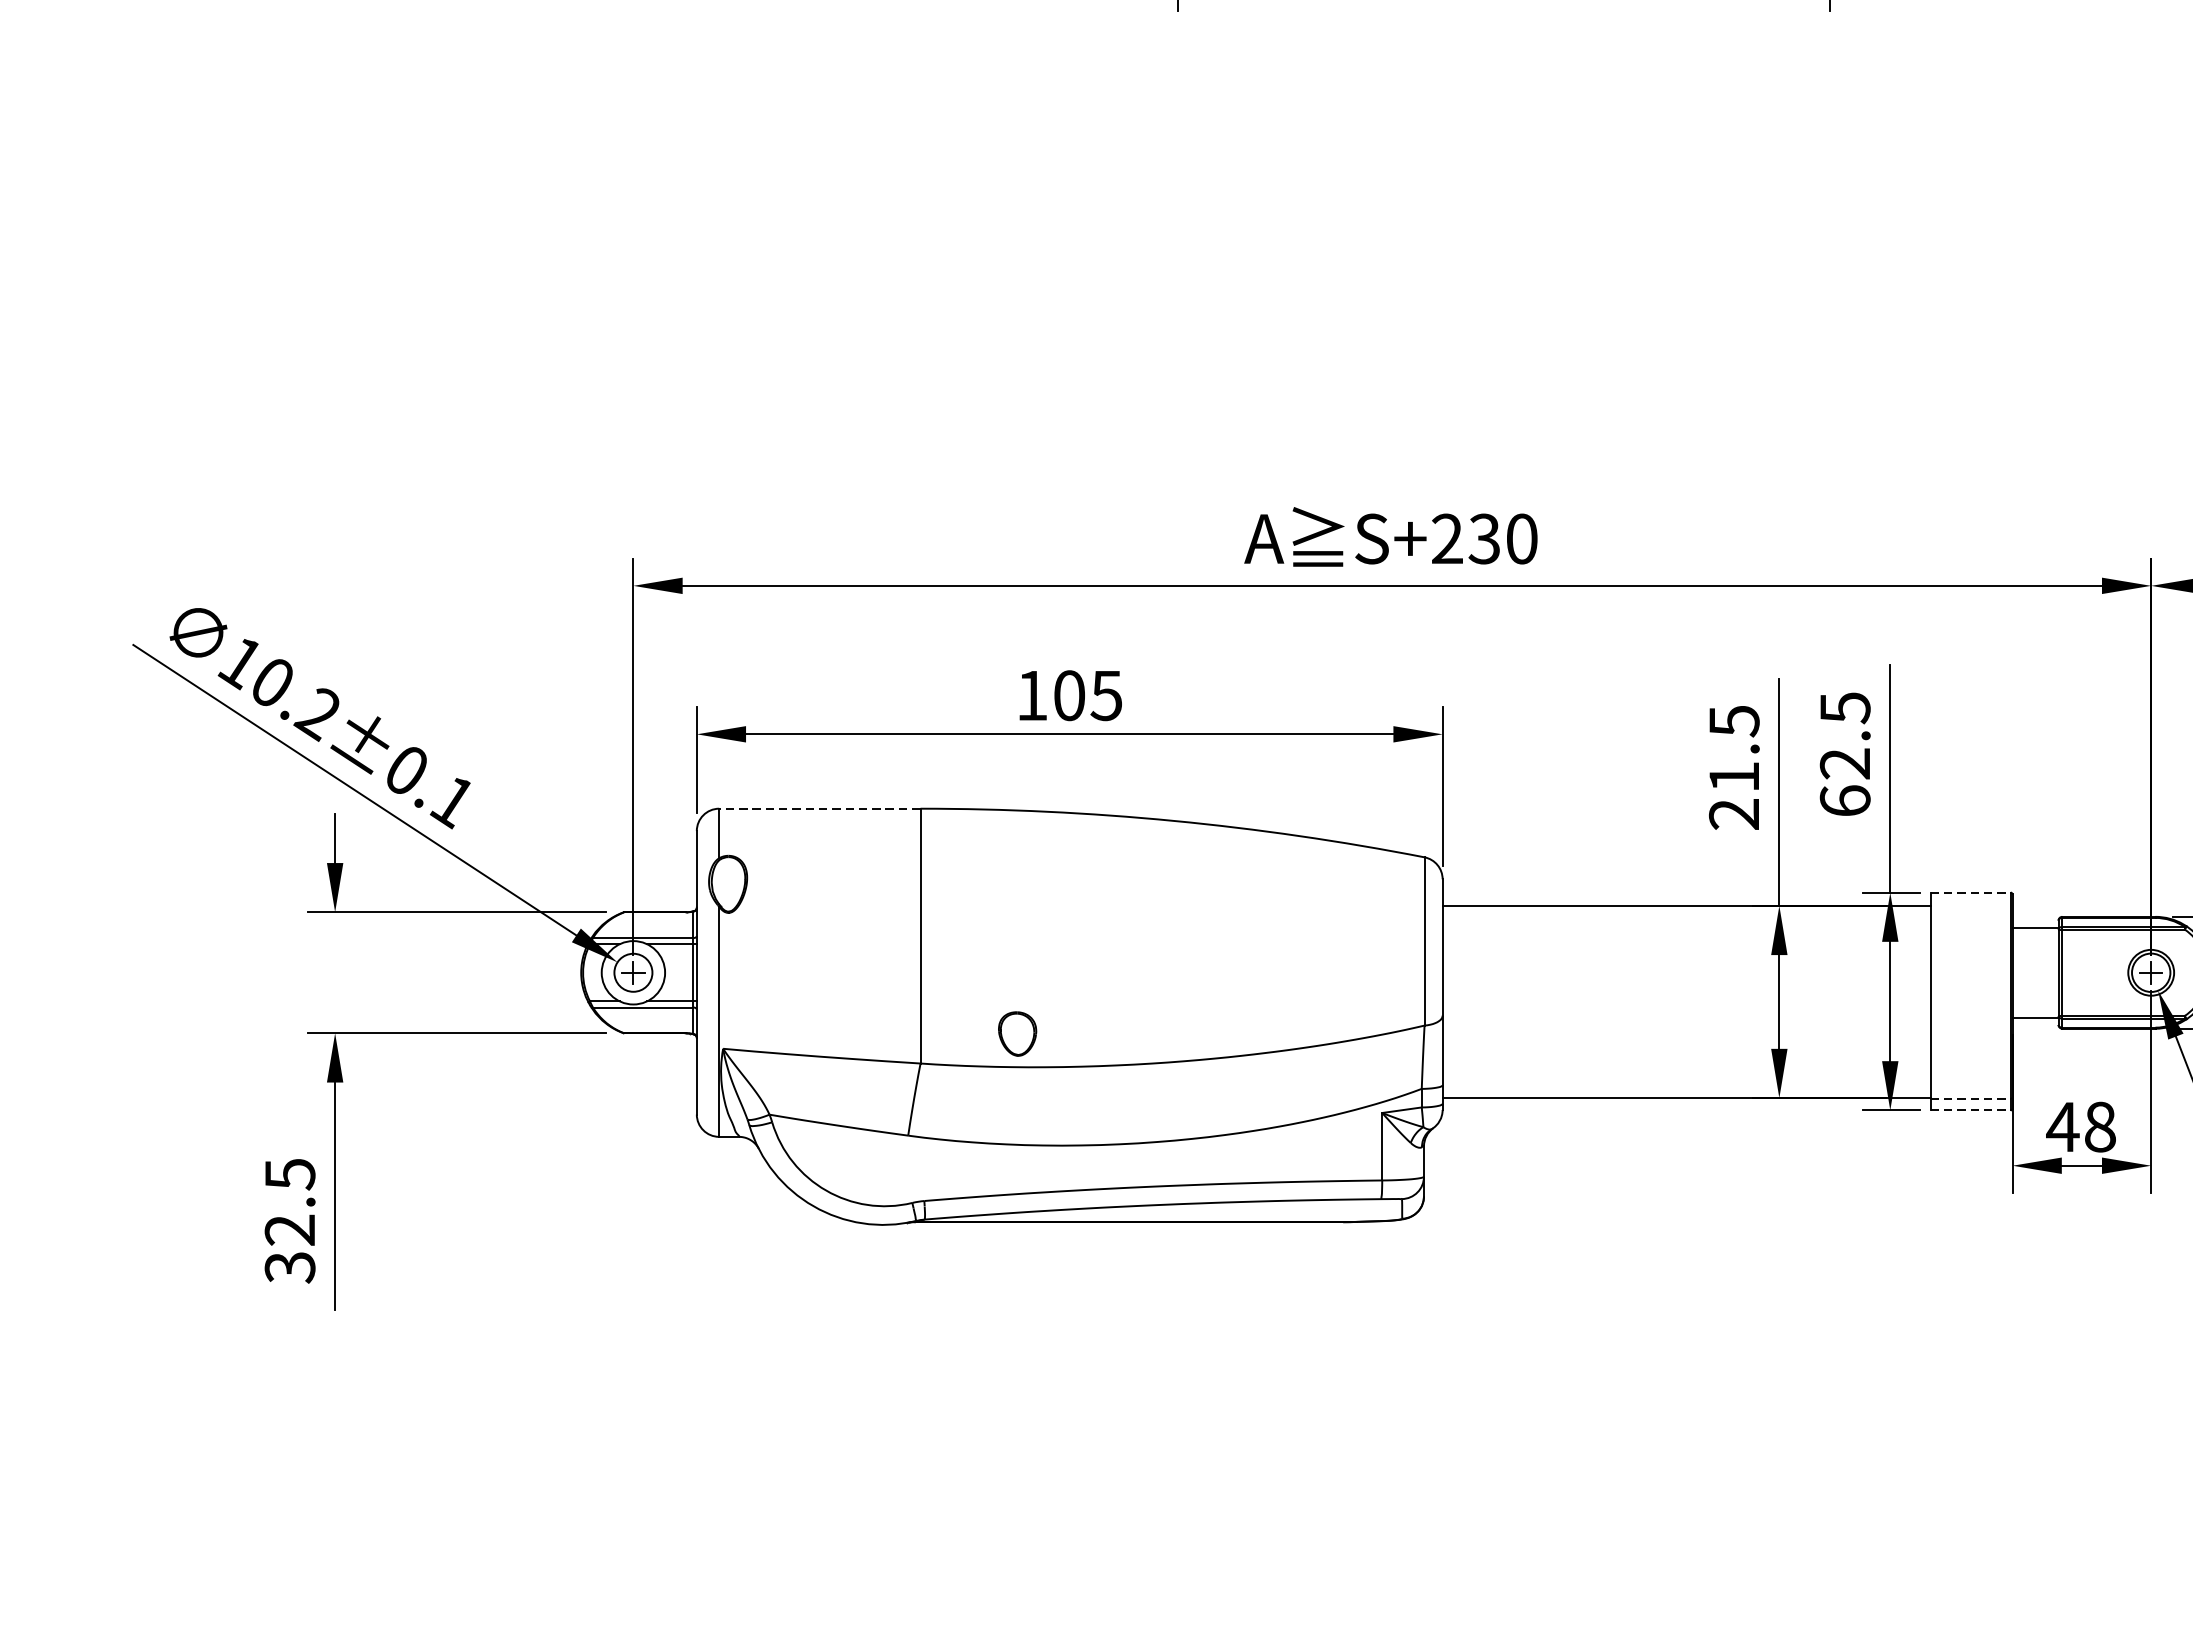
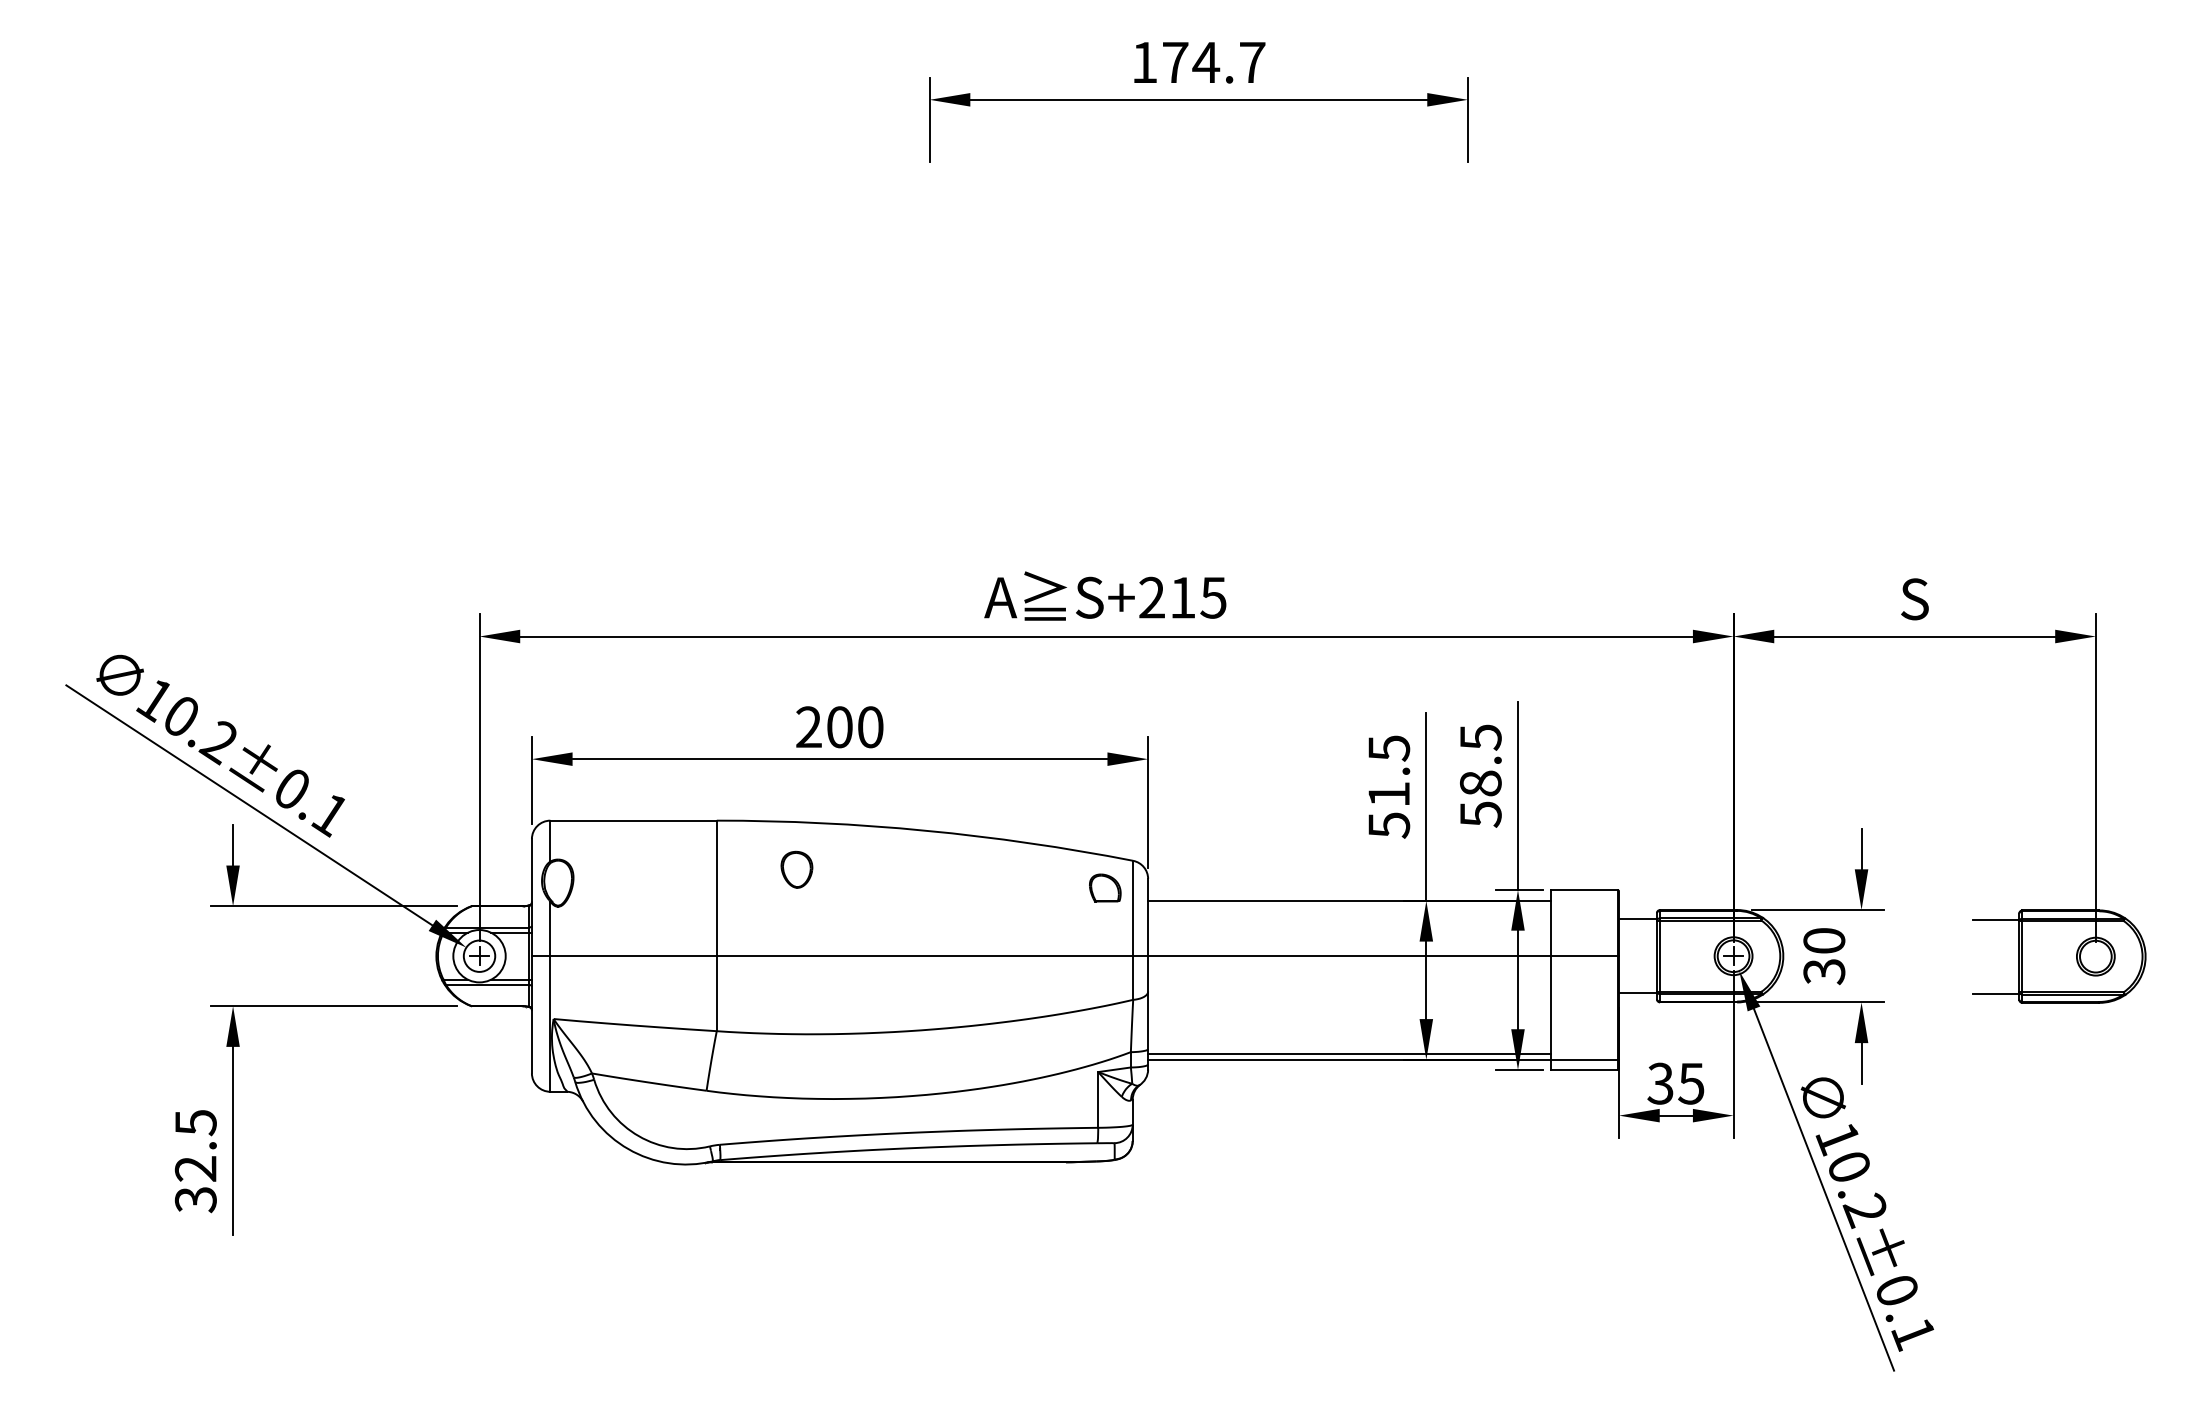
text: (1502, 538) -> (1197, 597), S+230 -> S+215
text: (1069, 695) -> (839, 727), 105 -> 200
text: (1844, 781) -> (1480, 798), 62.5 -> 58.5
line: (819, 808) -> (633, 820), dashed -> solid
text: (1734, 814) -> (1389, 825), 21.5 -> 51.5
part: (1391, 889) -> (1105, 887), added
line: (1970, 892) -> (1584, 889), dashed -> solid
line: (1354, 973) -> (1075, 956), added
part: (1017, 1033) -> (796, 869), moved
line: (1686, 1091) -> (1349, 1054), added
line: (1970, 1098) -> (1584, 1060), dashed -> solid
line: (1970, 1109) -> (1584, 1069), dashed -> solid
text: (2080, 1126) -> (1675, 1083), 48 -> 35

